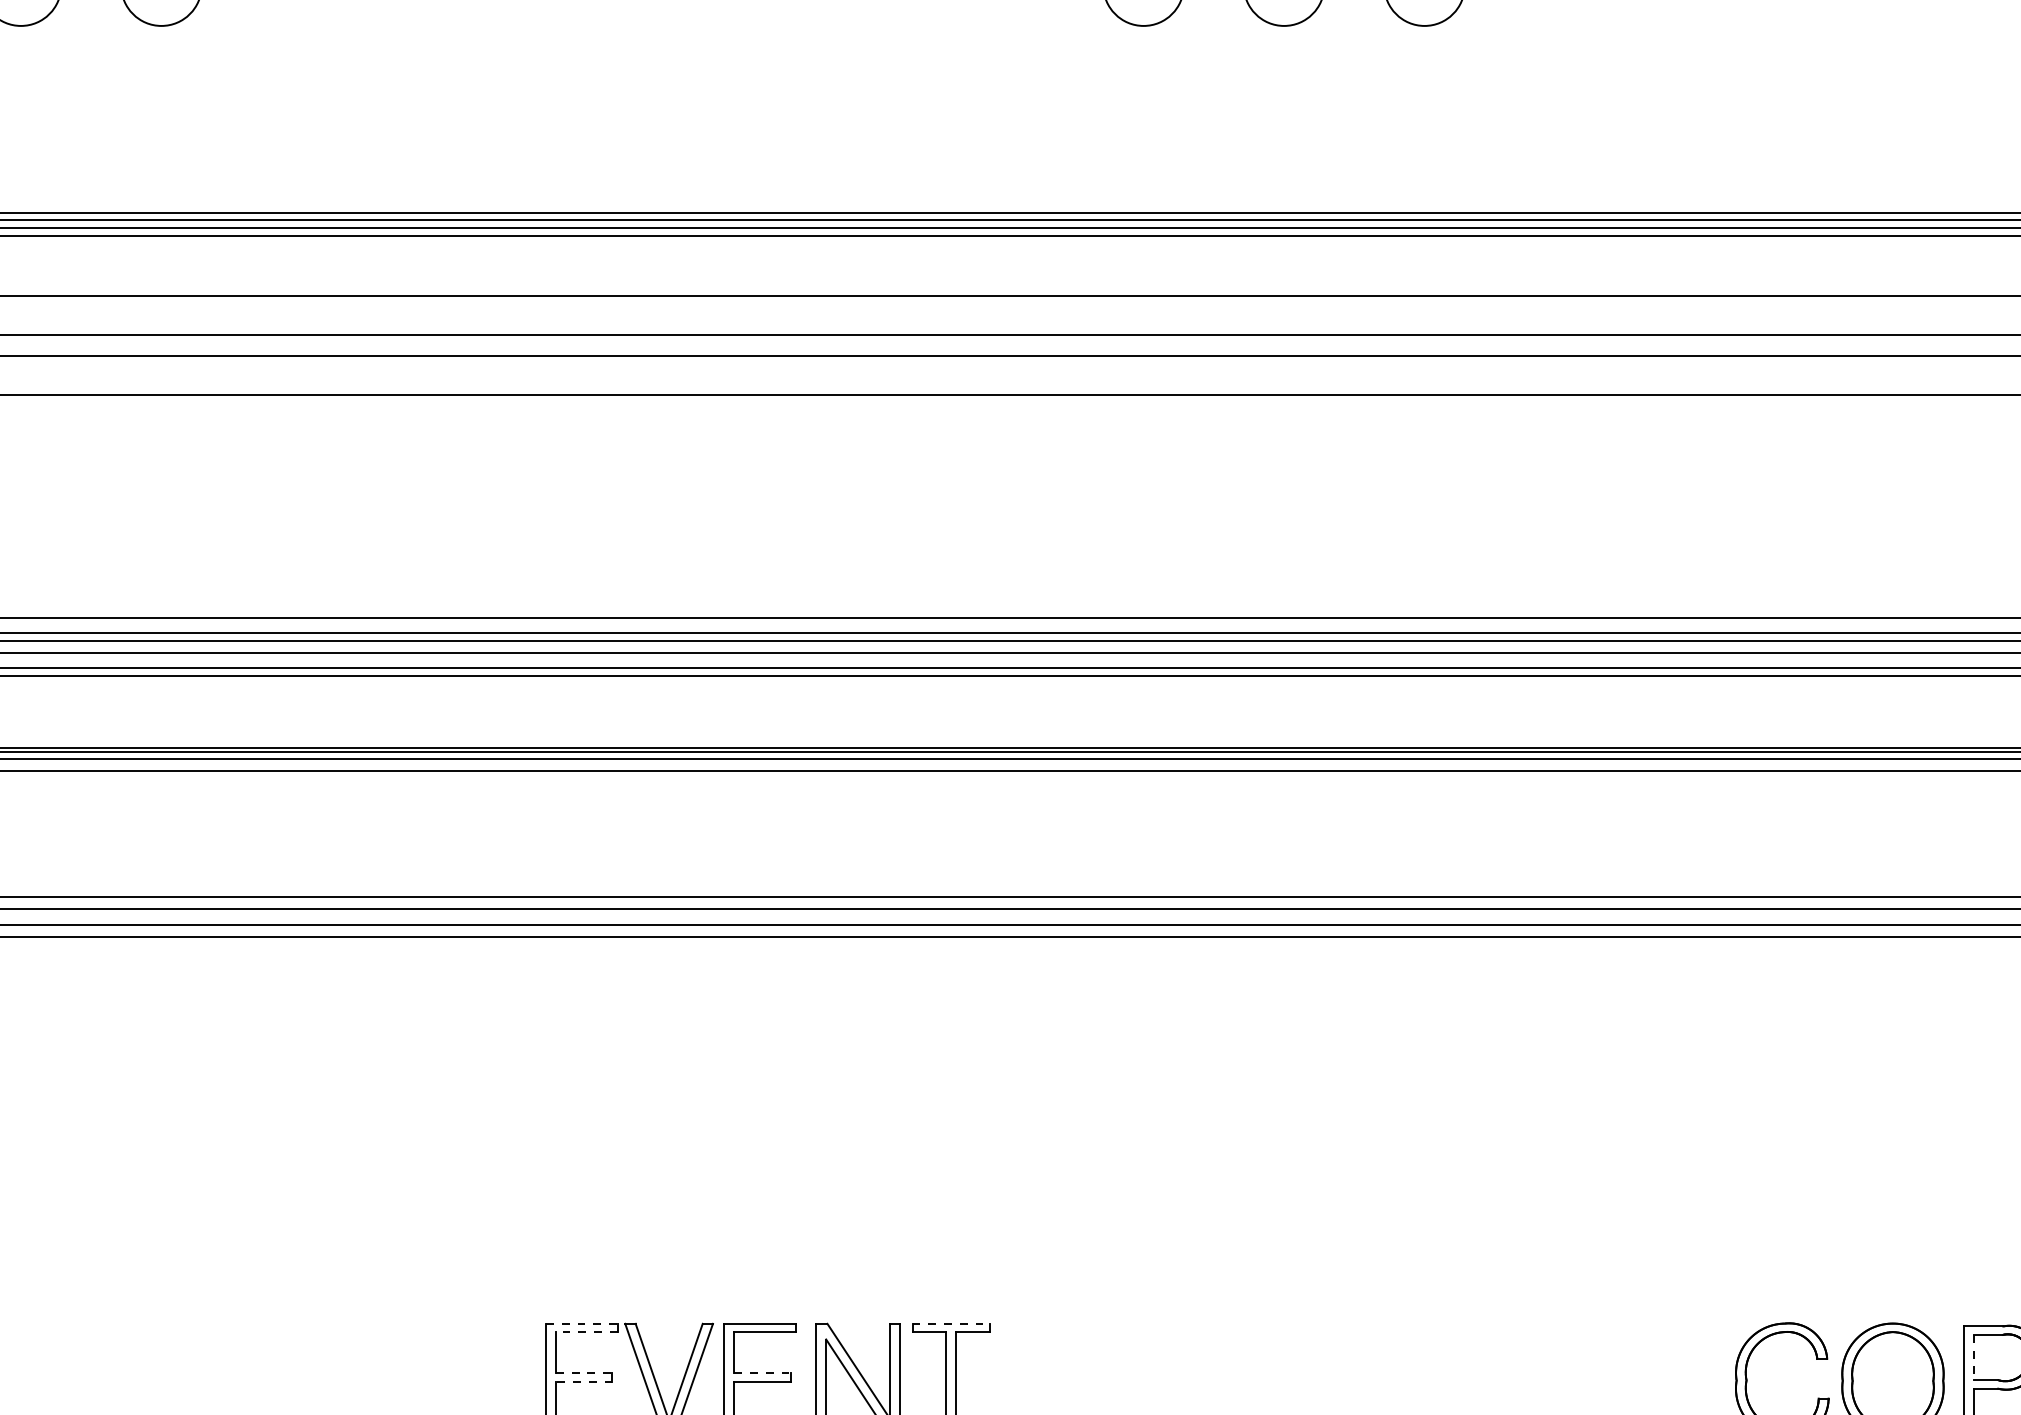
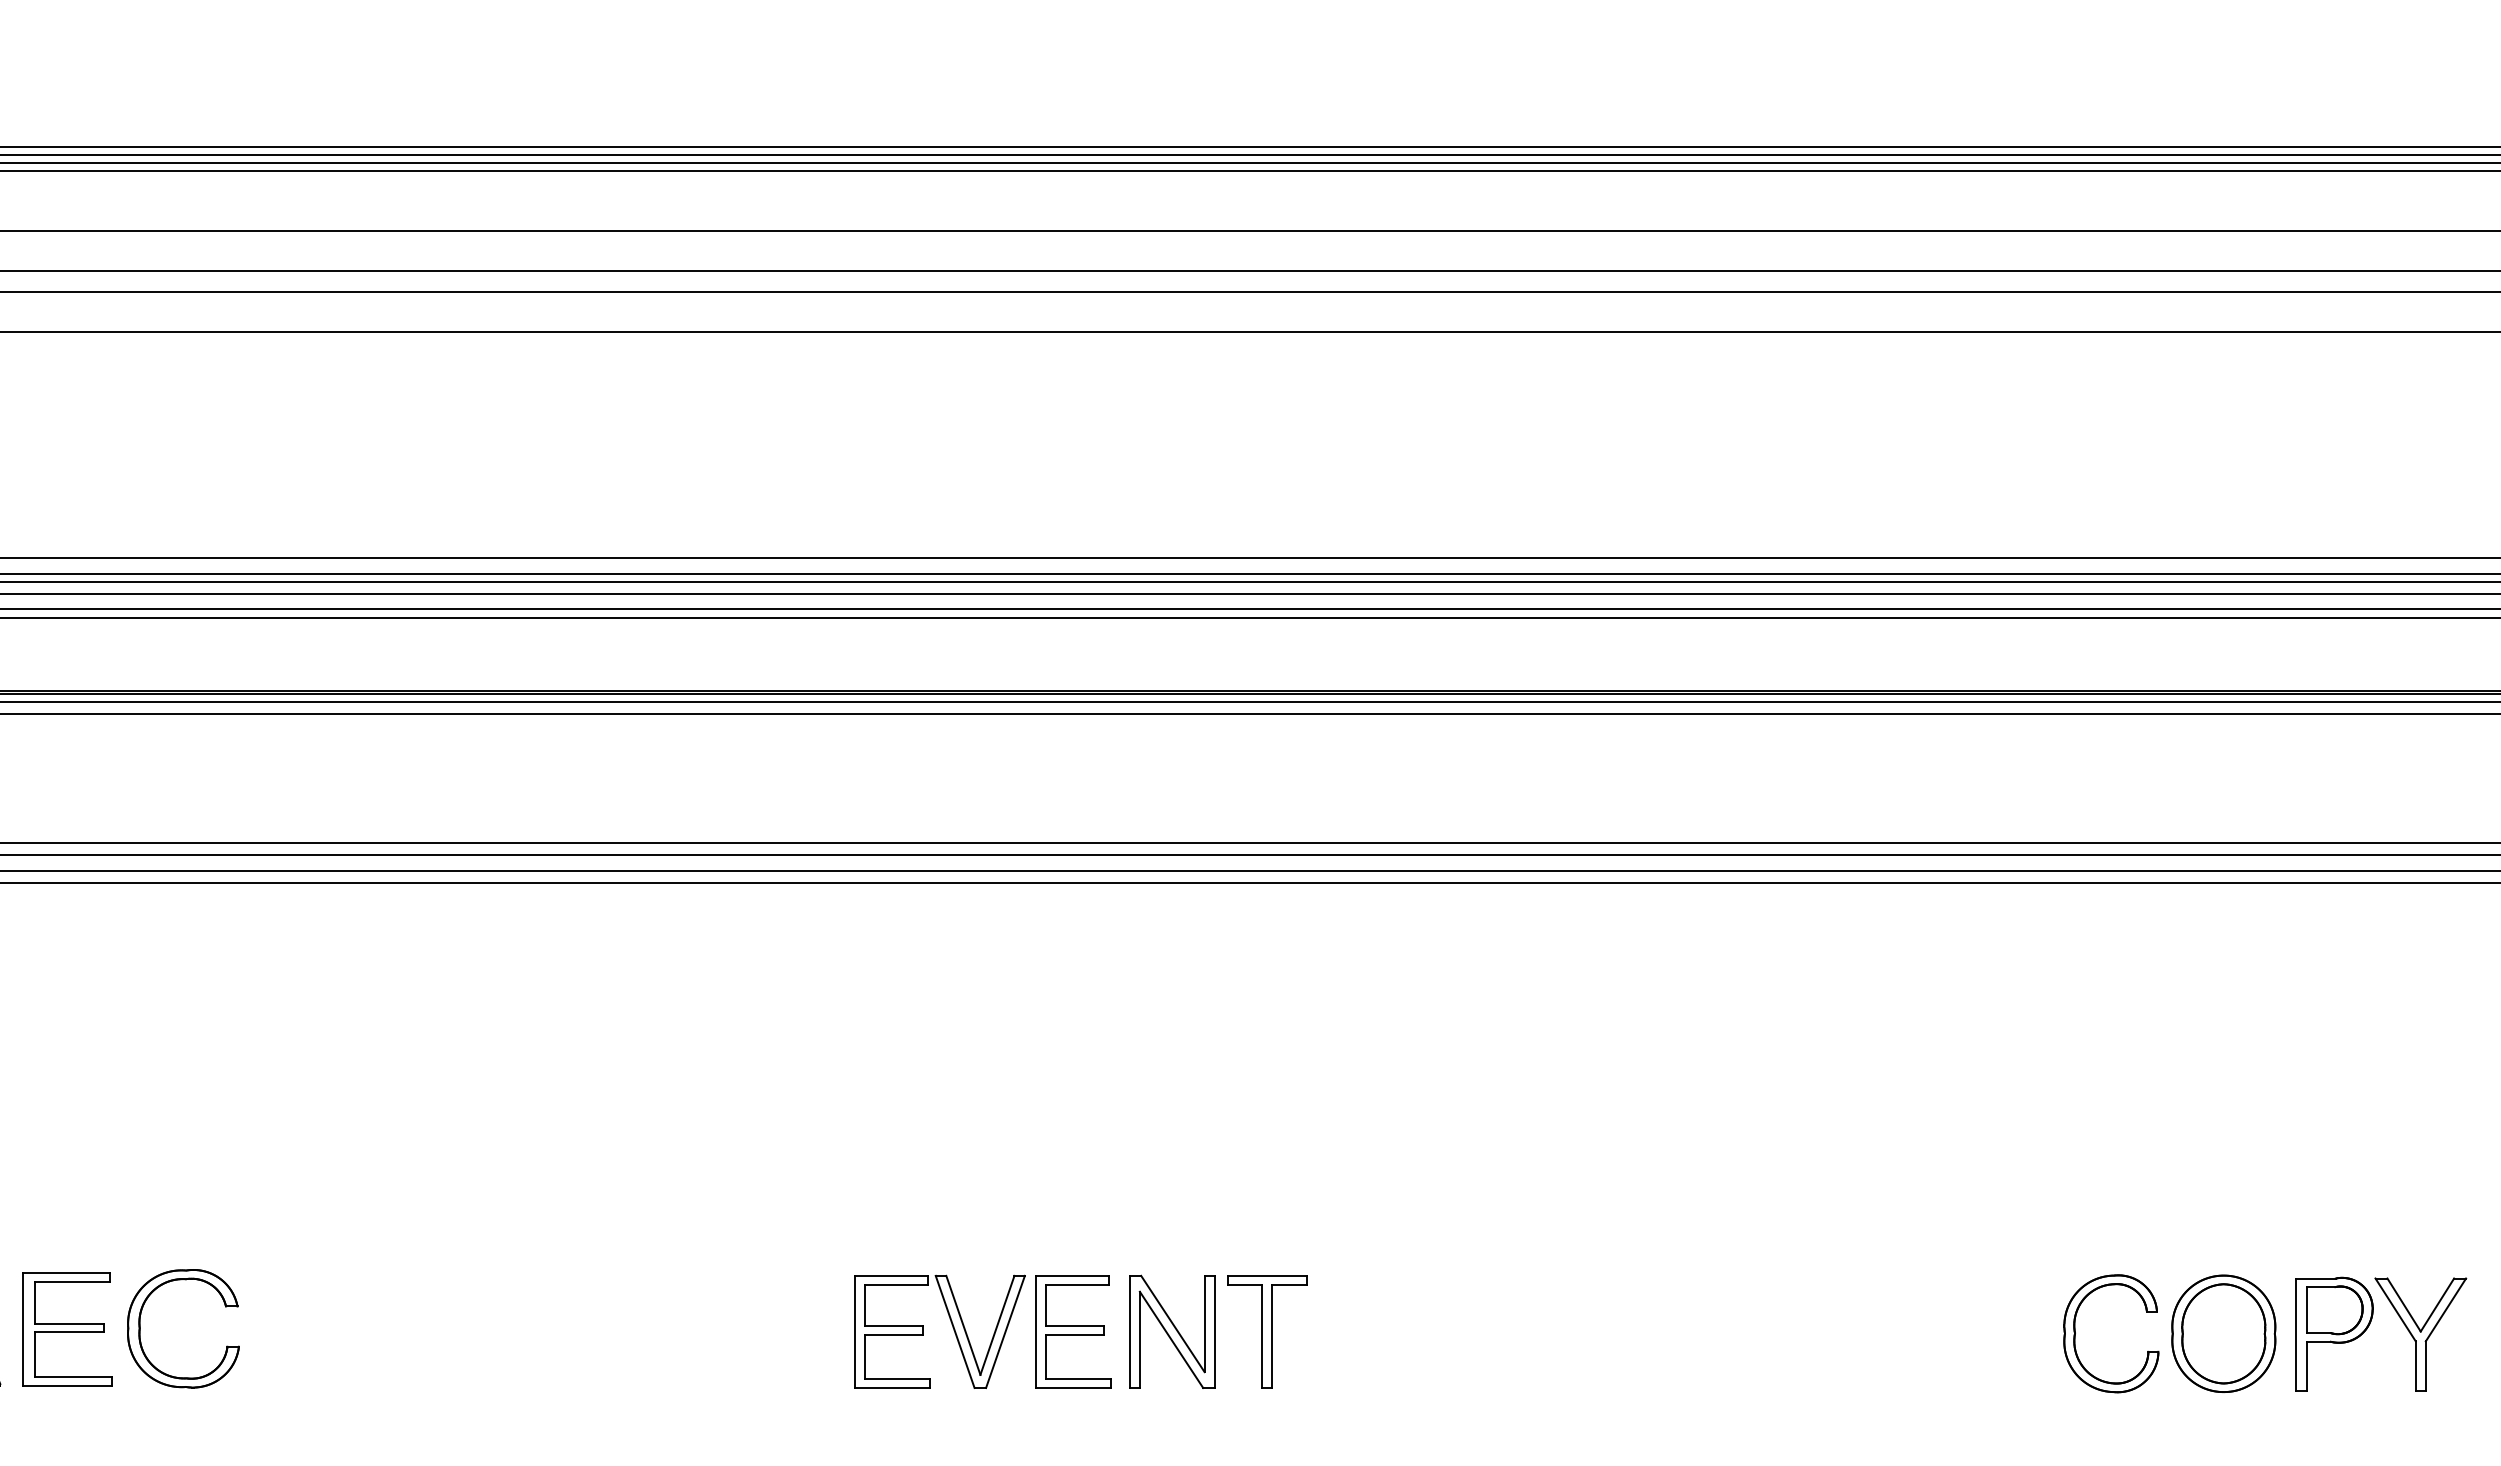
line: (582, 1323) -> (892, 1275), dashed -> solid
line: (951, 1323) -> (1267, 1275), dashed -> solid
line: (586, 1332) -> (896, 1284), dashed -> solid
line: (1974, 1357) -> (2306, 1310), dashed -> solid
line: (584, 1373) -> (894, 1326), dashed -> solid
line: (762, 1373) -> (1075, 1326), dashed -> solid
line: (584, 1381) -> (894, 1334), dashed -> solid

